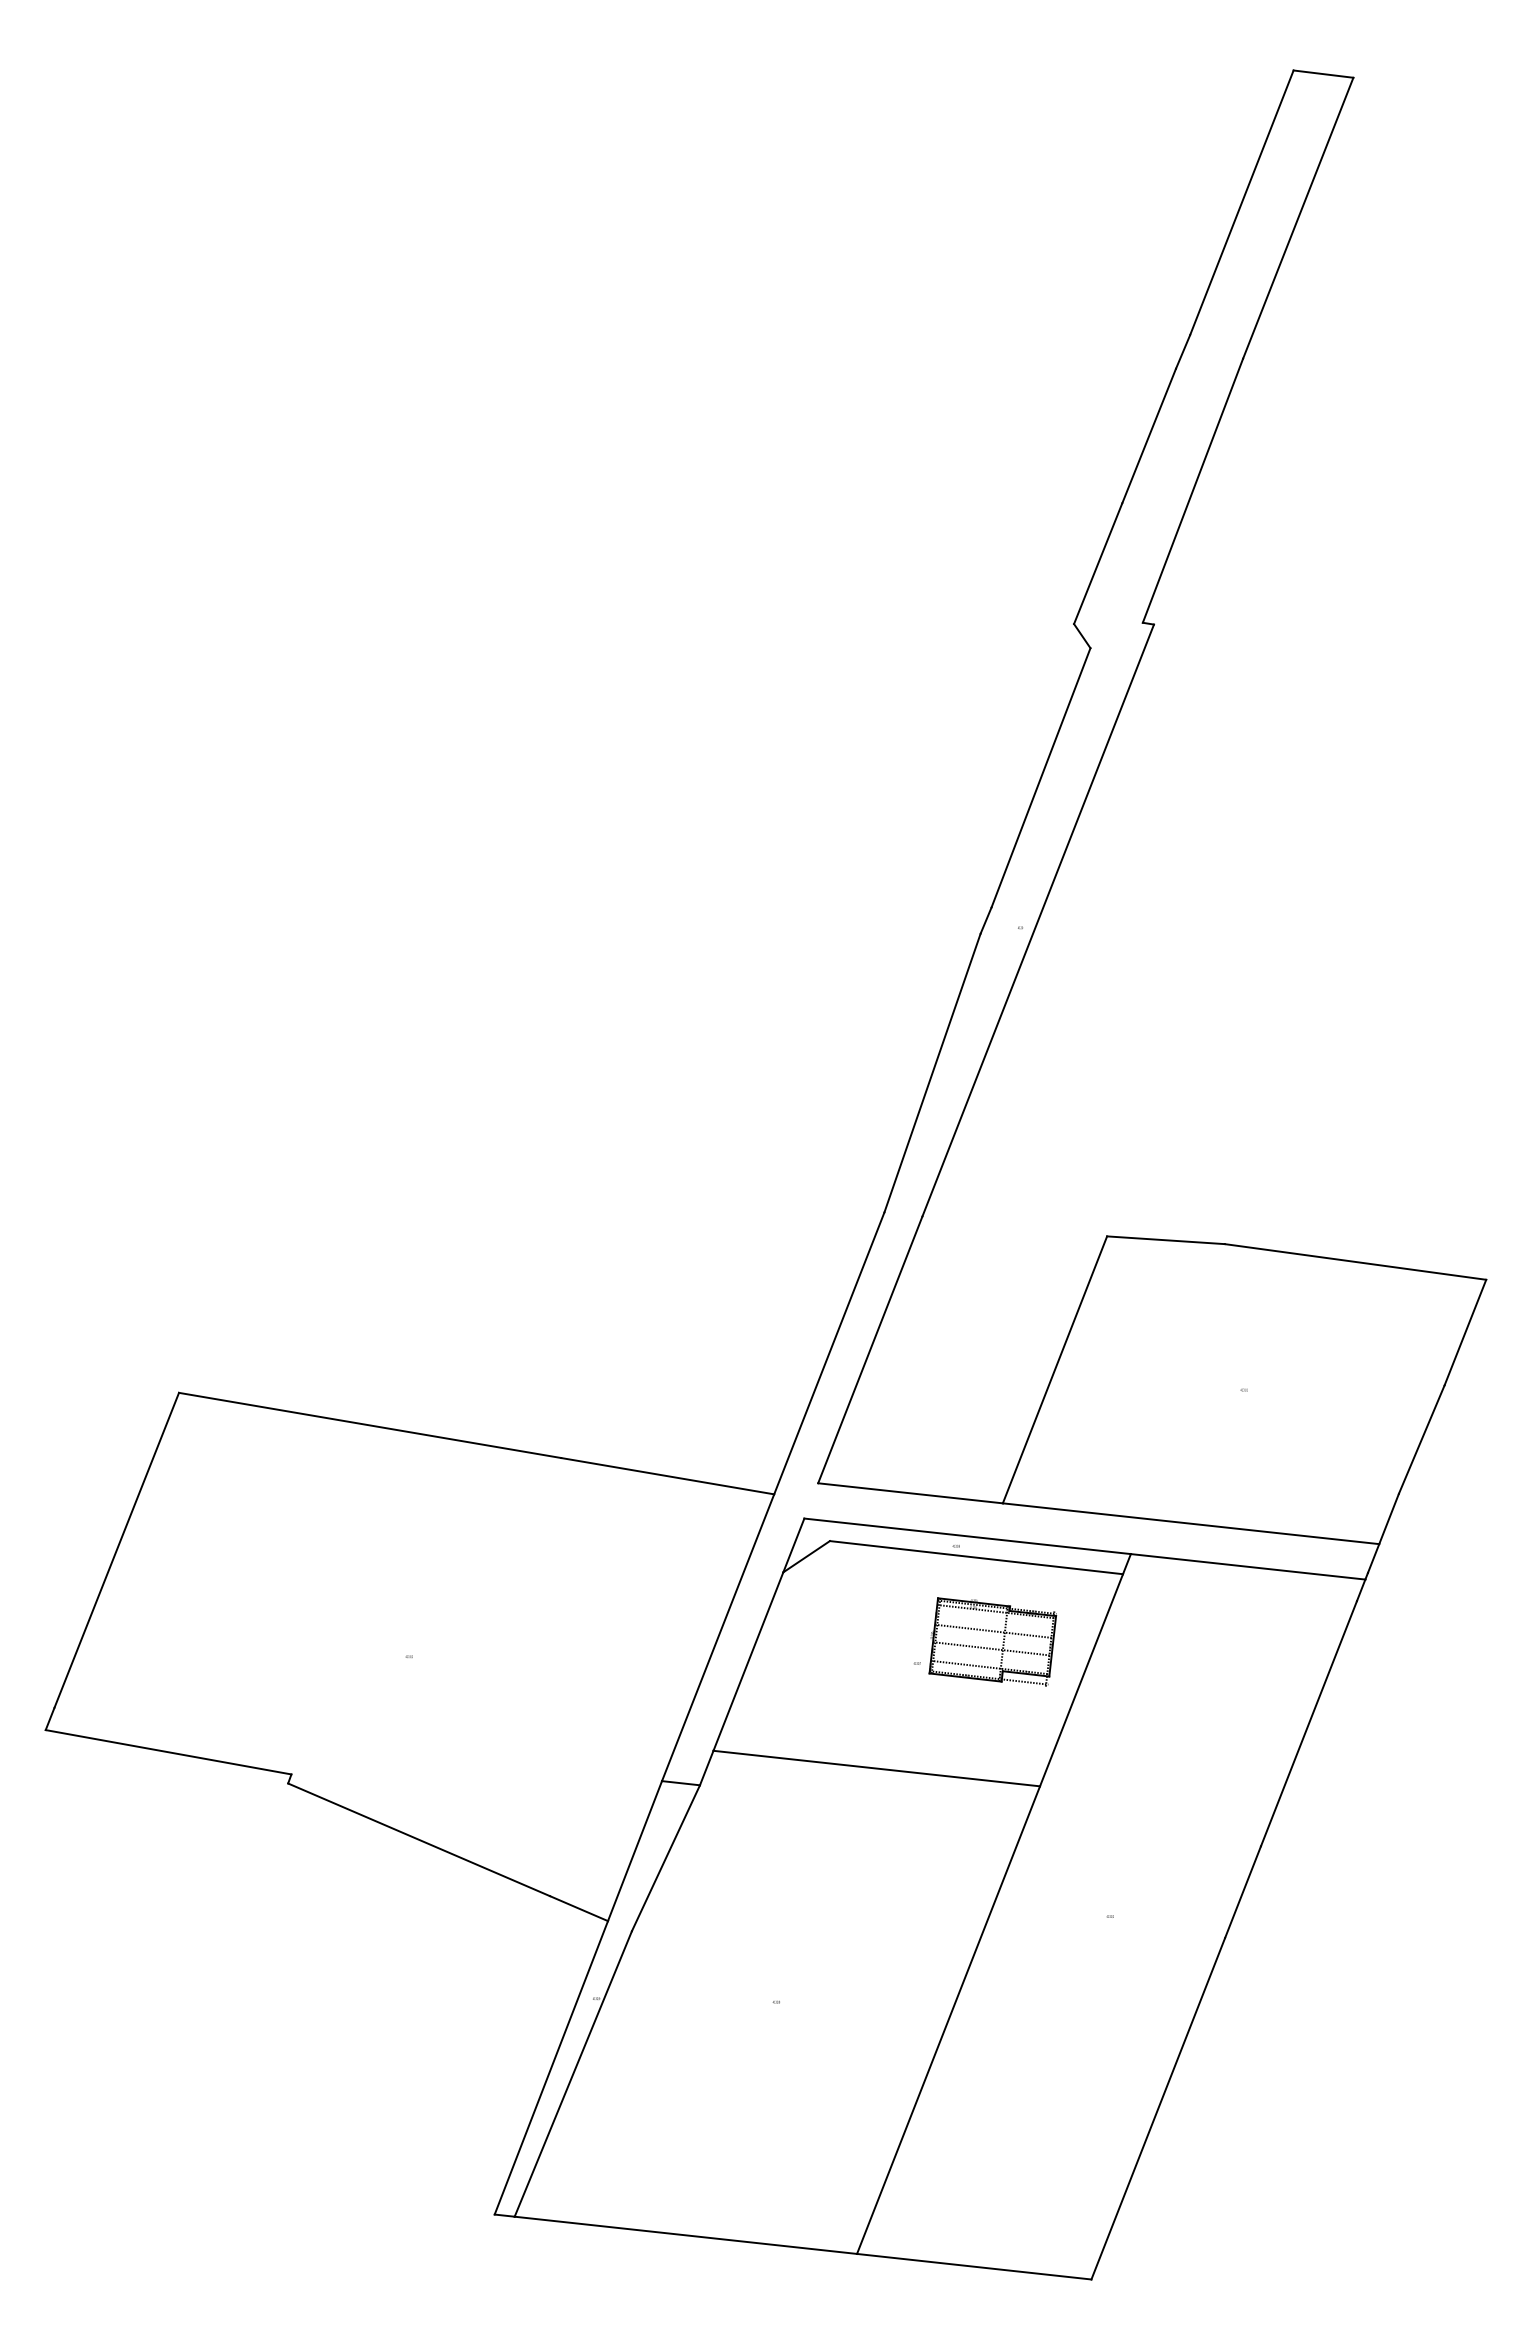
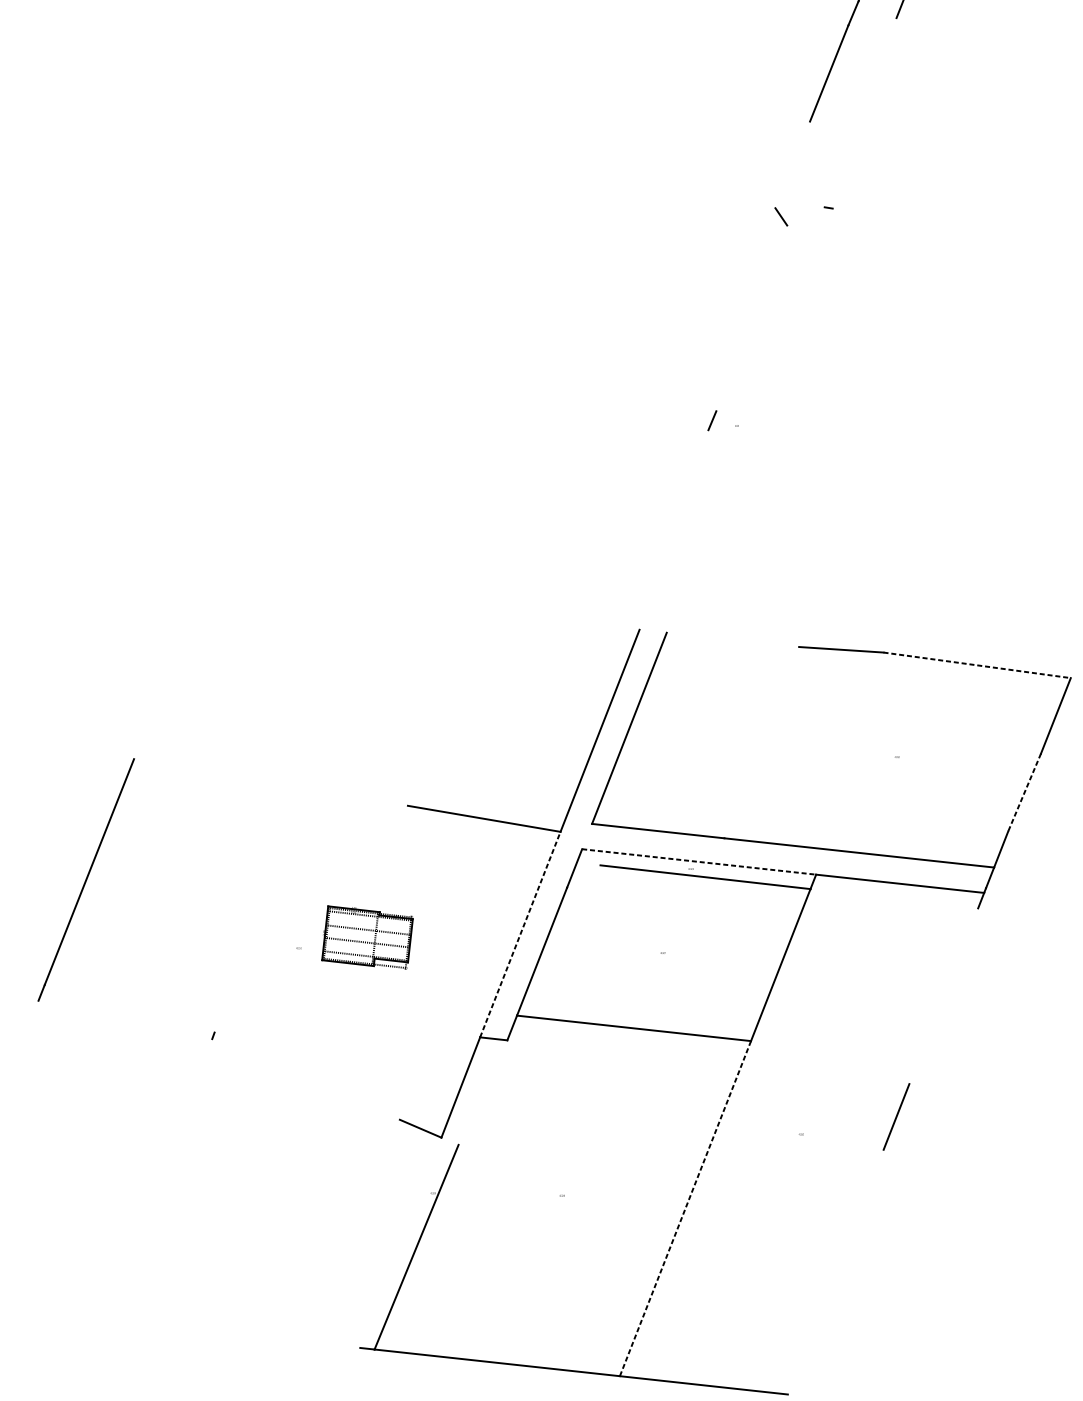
line: (1192, 490) -> (860, 112), removed
line: (1098, 563) -> (792, 164), removed
line: (1040, 777) -> (751, 318), removed
line: (1038, 920) -> (749, 420), removed
line: (932, 1072) -> (673, 529), removed
line: (1355, 1261) -> (977, 665), solid -> dashed
line: (1054, 1369) -> (761, 742), removed
line: (370, 1425) -> (271, 782), removed
line: (1421, 1439) -> (1024, 792), solid -> dashed
line: (968, 1536) -> (699, 862), solid -> dashed
line: (806, 1556) -> (583, 876), removed
line: (718, 1637) -> (520, 934), solid -> dashed
part: (992, 1641) -> (367, 937), moved
line: (1308, 1723) -> (943, 996), removed
line: (168, 1752) -> (126, 1016), removed
line: (418, 1839) -> (305, 1079), removed
line: (665, 1858) -> (482, 1092), removed
line: (948, 2020) -> (685, 1208), solid -> dashed
line: (551, 2067) -> (400, 1242), removed
line: (1158, 2108) -> (835, 1271), removed

